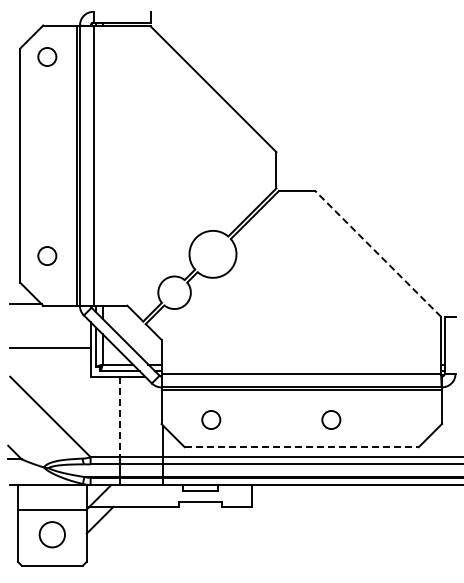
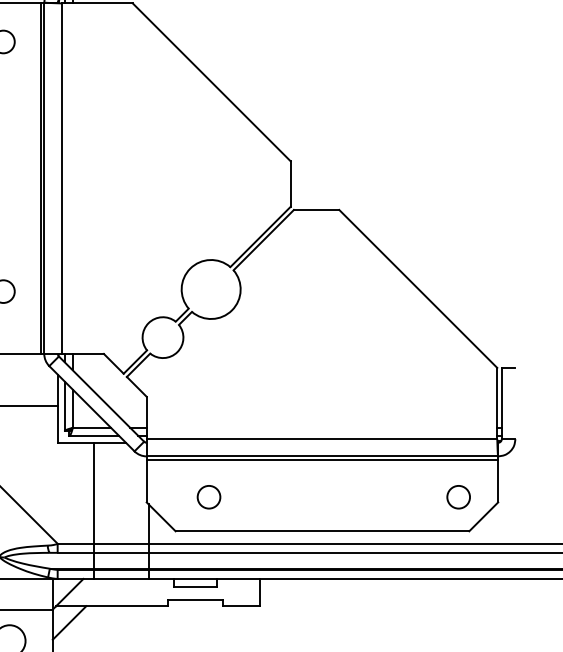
line: (377, 253) -> (417, 288), dashed -> solid
line: (119, 417) -> (93, 494), dashed -> solid
circle: (331, 419) -> (458, 496), moved
line: (302, 447) -> (323, 531), dashed -> solid

